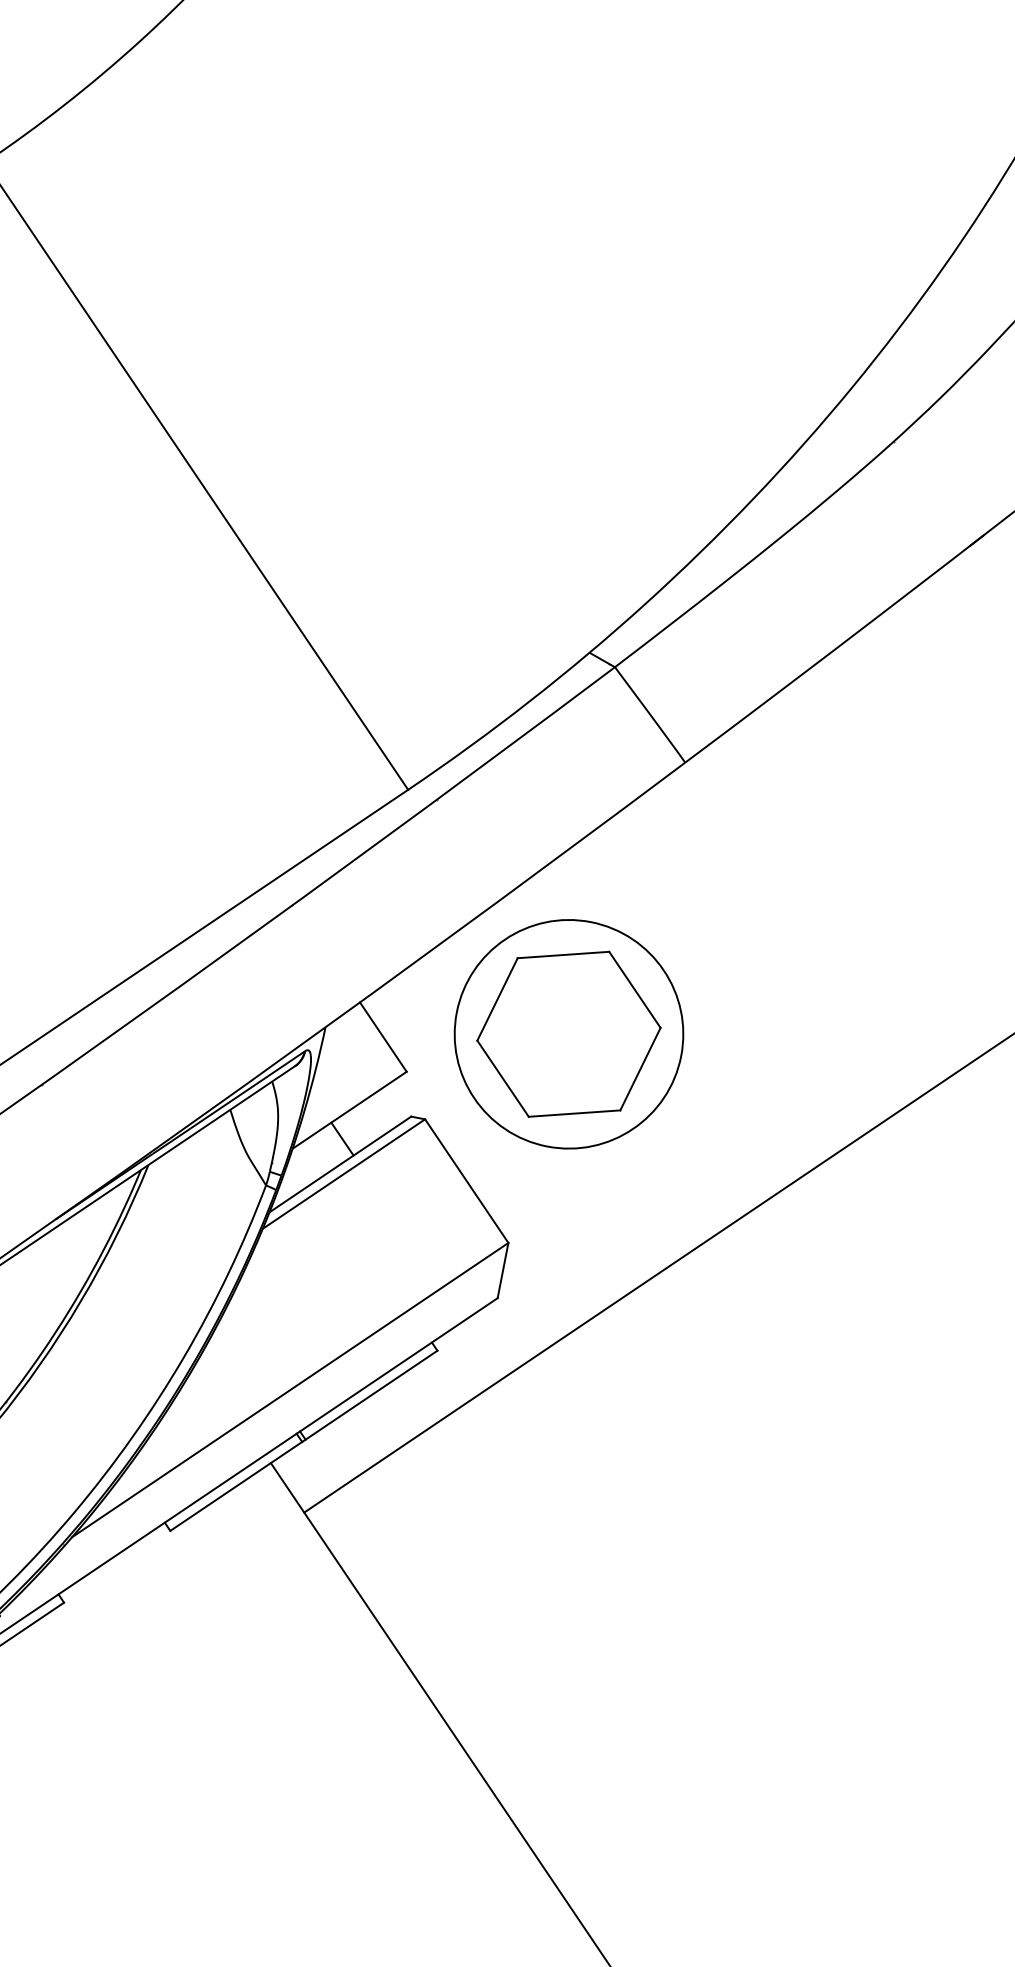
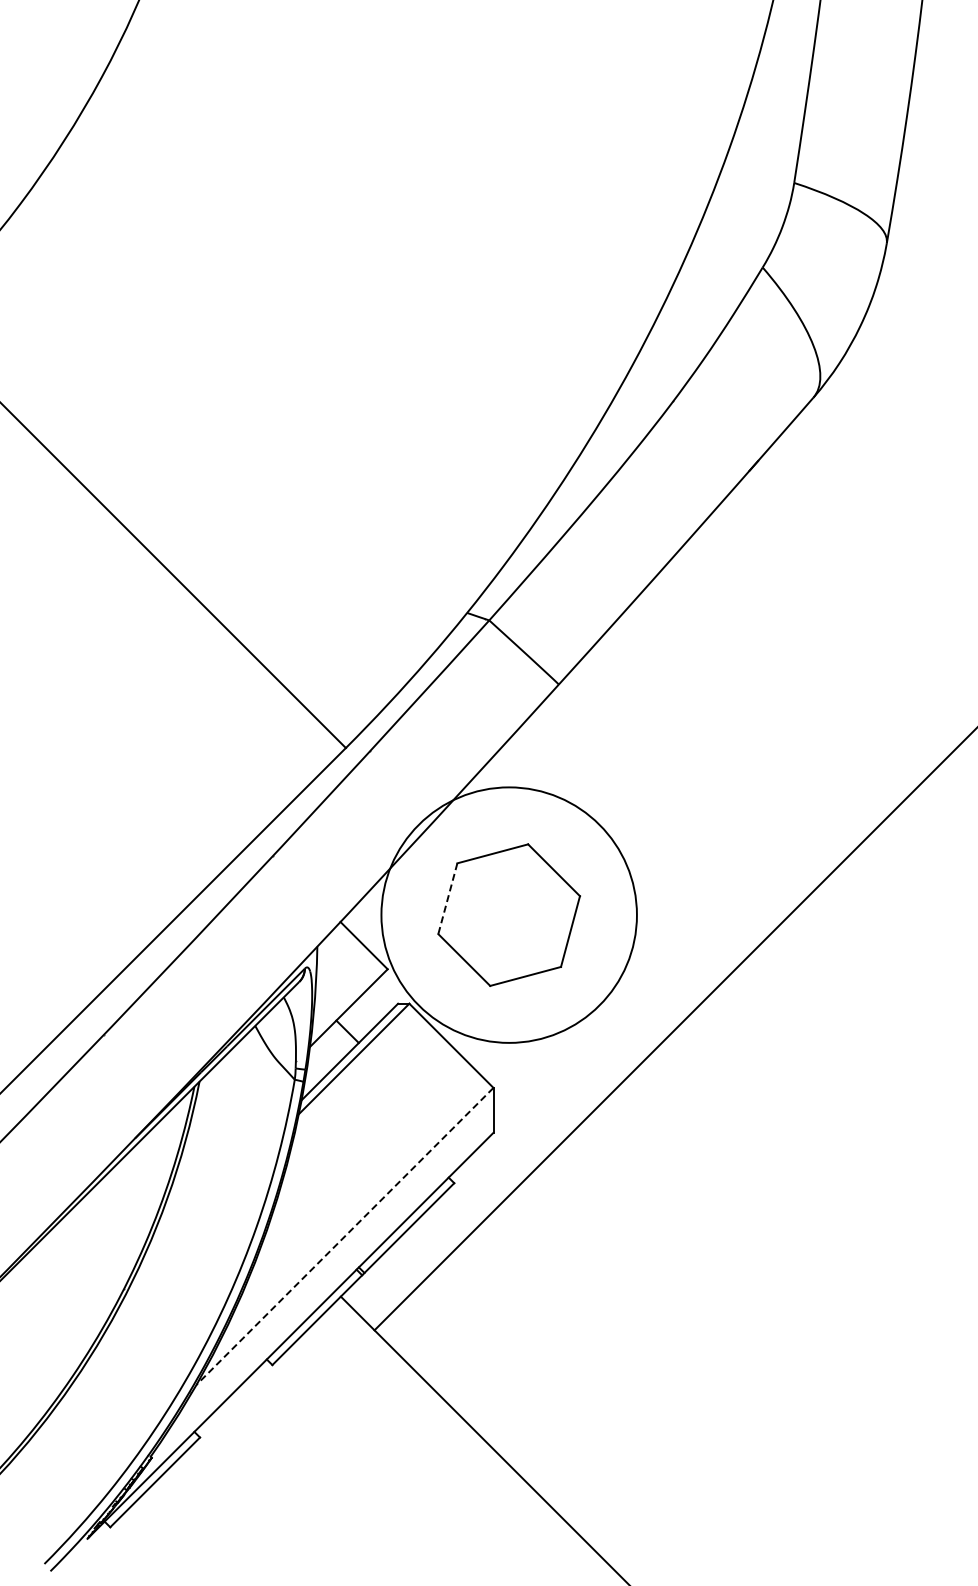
line: (497, 999) -> (447, 898), solid -> dashed
circle: (568, 1033) -> (508, 914), size x1.4
line: (289, 1390) -> (344, 1236), solid -> dashed

